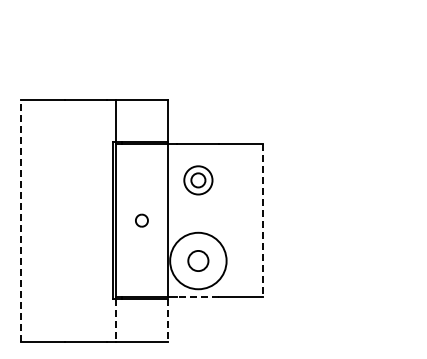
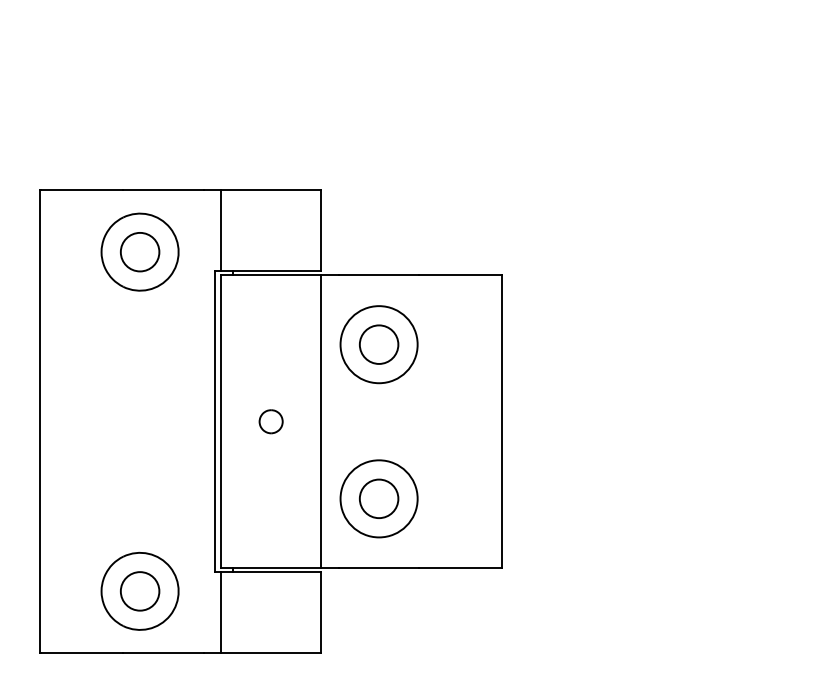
part: (73, 131) -> (140, 251), added
part: (198, 180) -> (379, 344), size x1.43
line: (20, 220) -> (39, 421), dashed -> solid
line: (262, 220) -> (501, 421), dashed -> solid
circle: (198, 260) -> (379, 497), size x0.71
line: (198, 297) -> (379, 568), dashed -> solid
part: (73, 309) -> (140, 591), added
line: (115, 321) -> (220, 614), dashed -> solid
line: (168, 321) -> (321, 614), dashed -> solid

